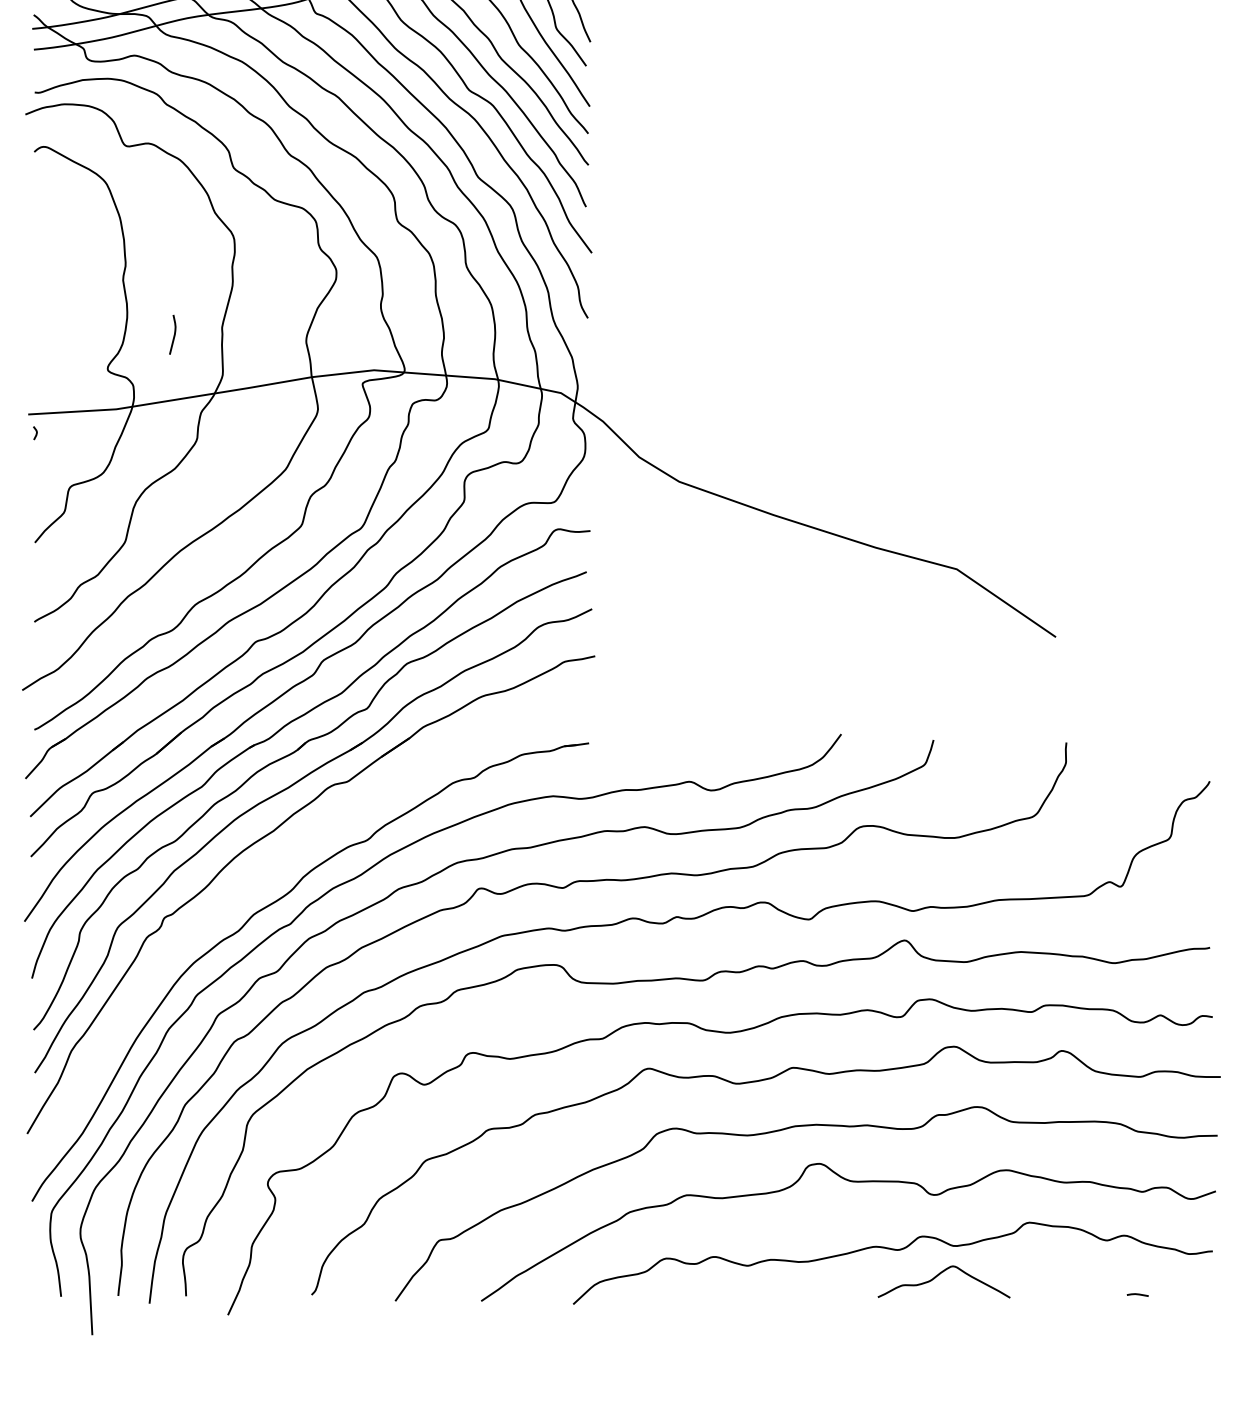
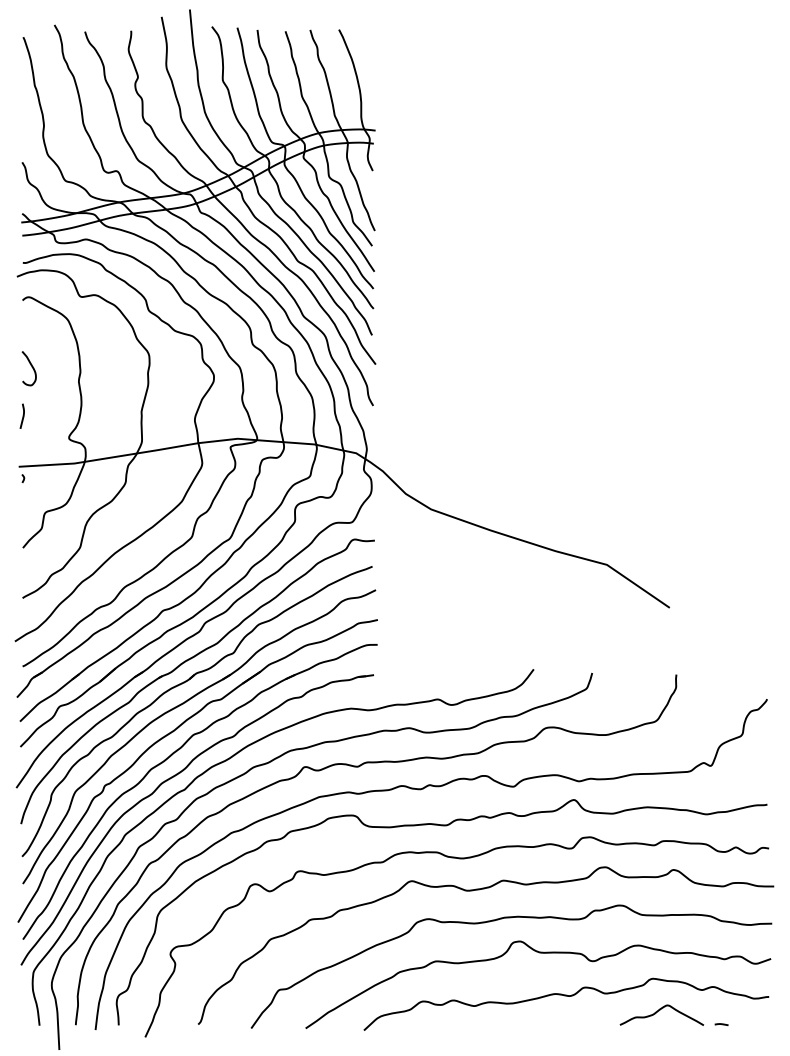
curve: (48, 257) -> (31, 367), added
curve: (173, 333) -> (22, 415), moved
part: (267, 873) -> (170, 757), added
curve: (940, 1275) -> (659, 1011), moved

